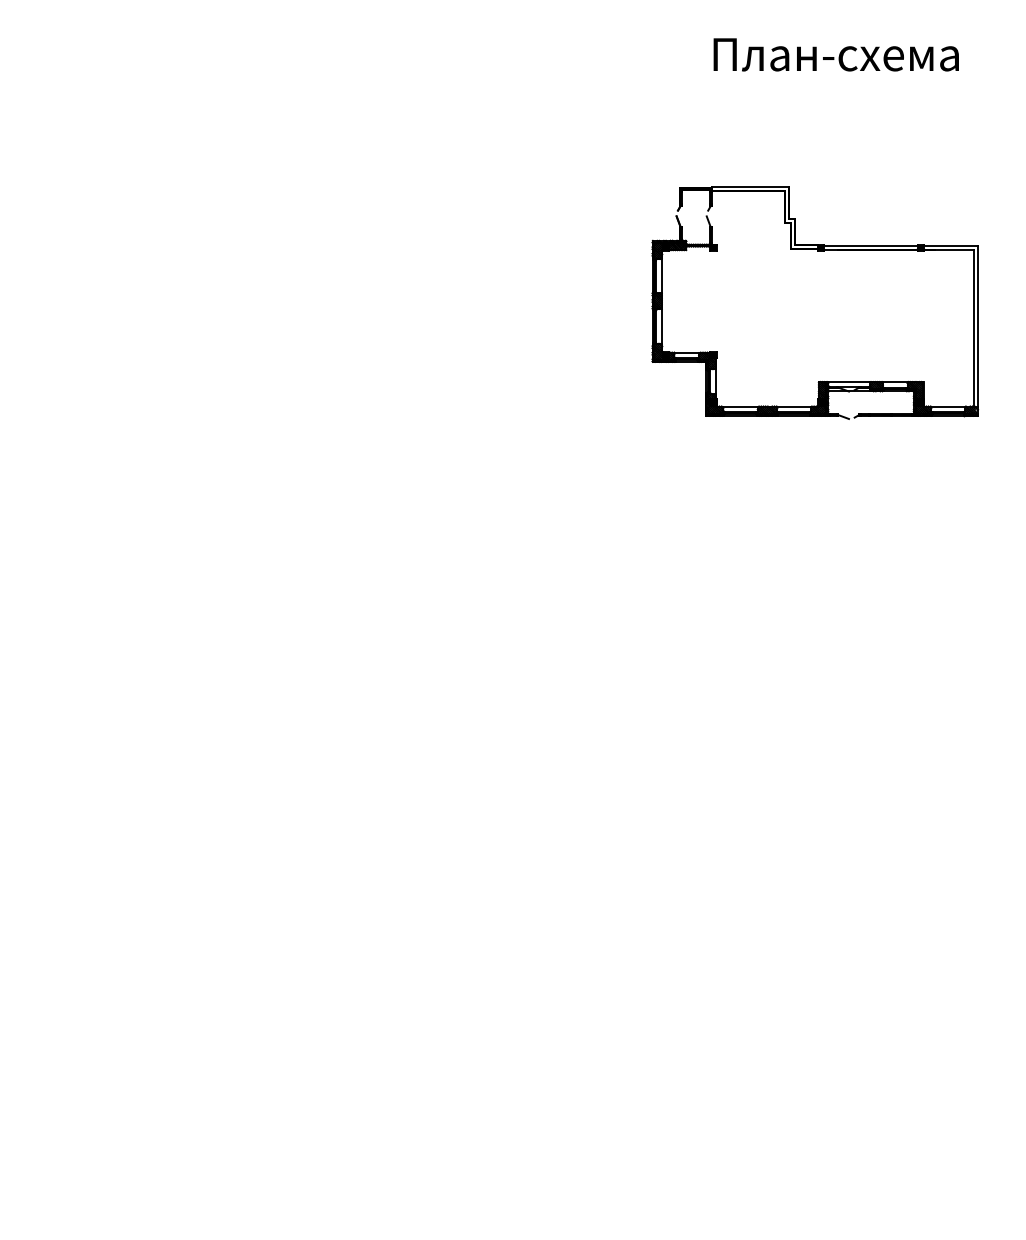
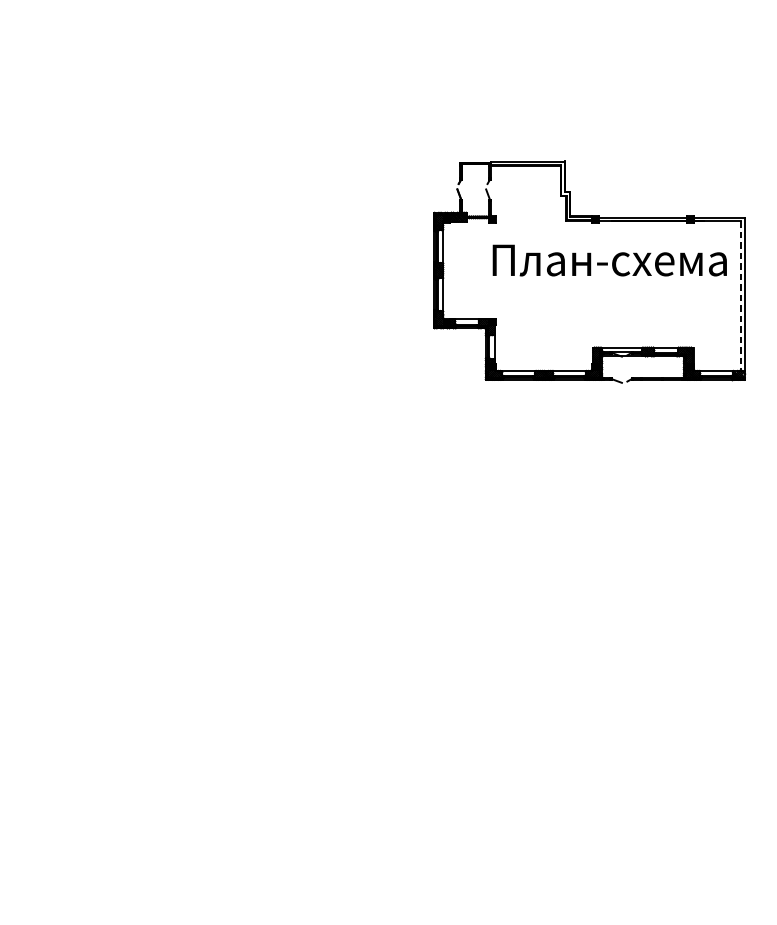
text: (835, 54) -> (609, 260), moved
line: (973, 328) -> (740, 296), solid -> dashed

